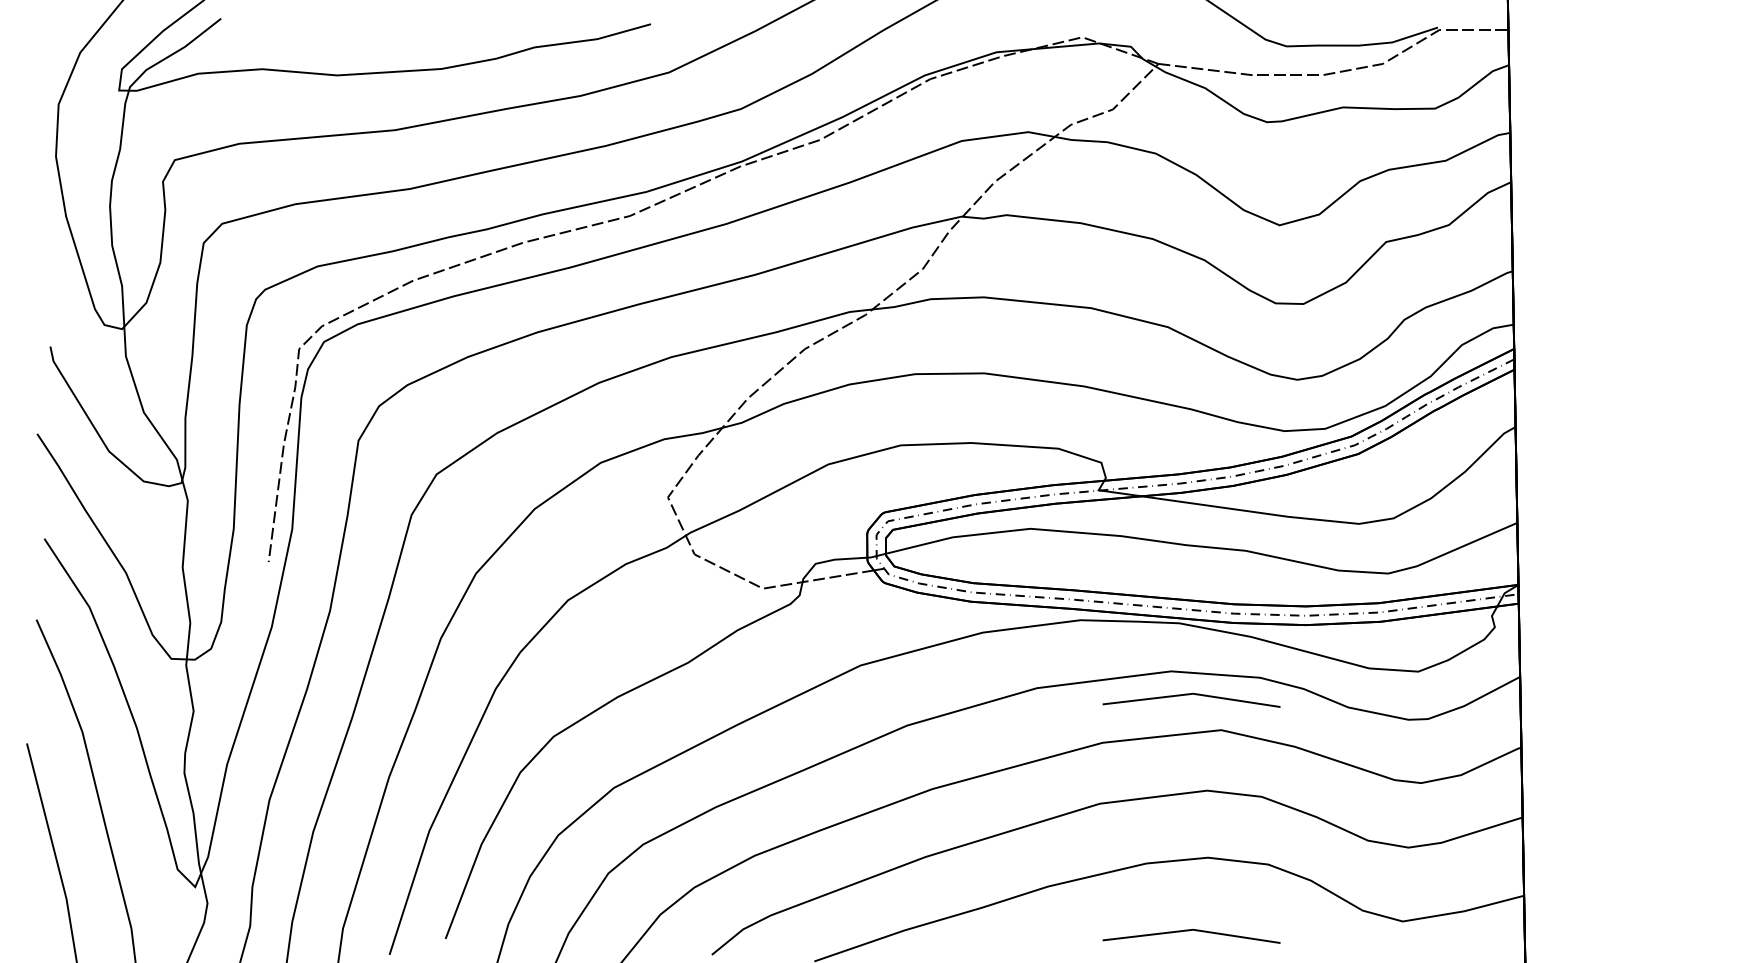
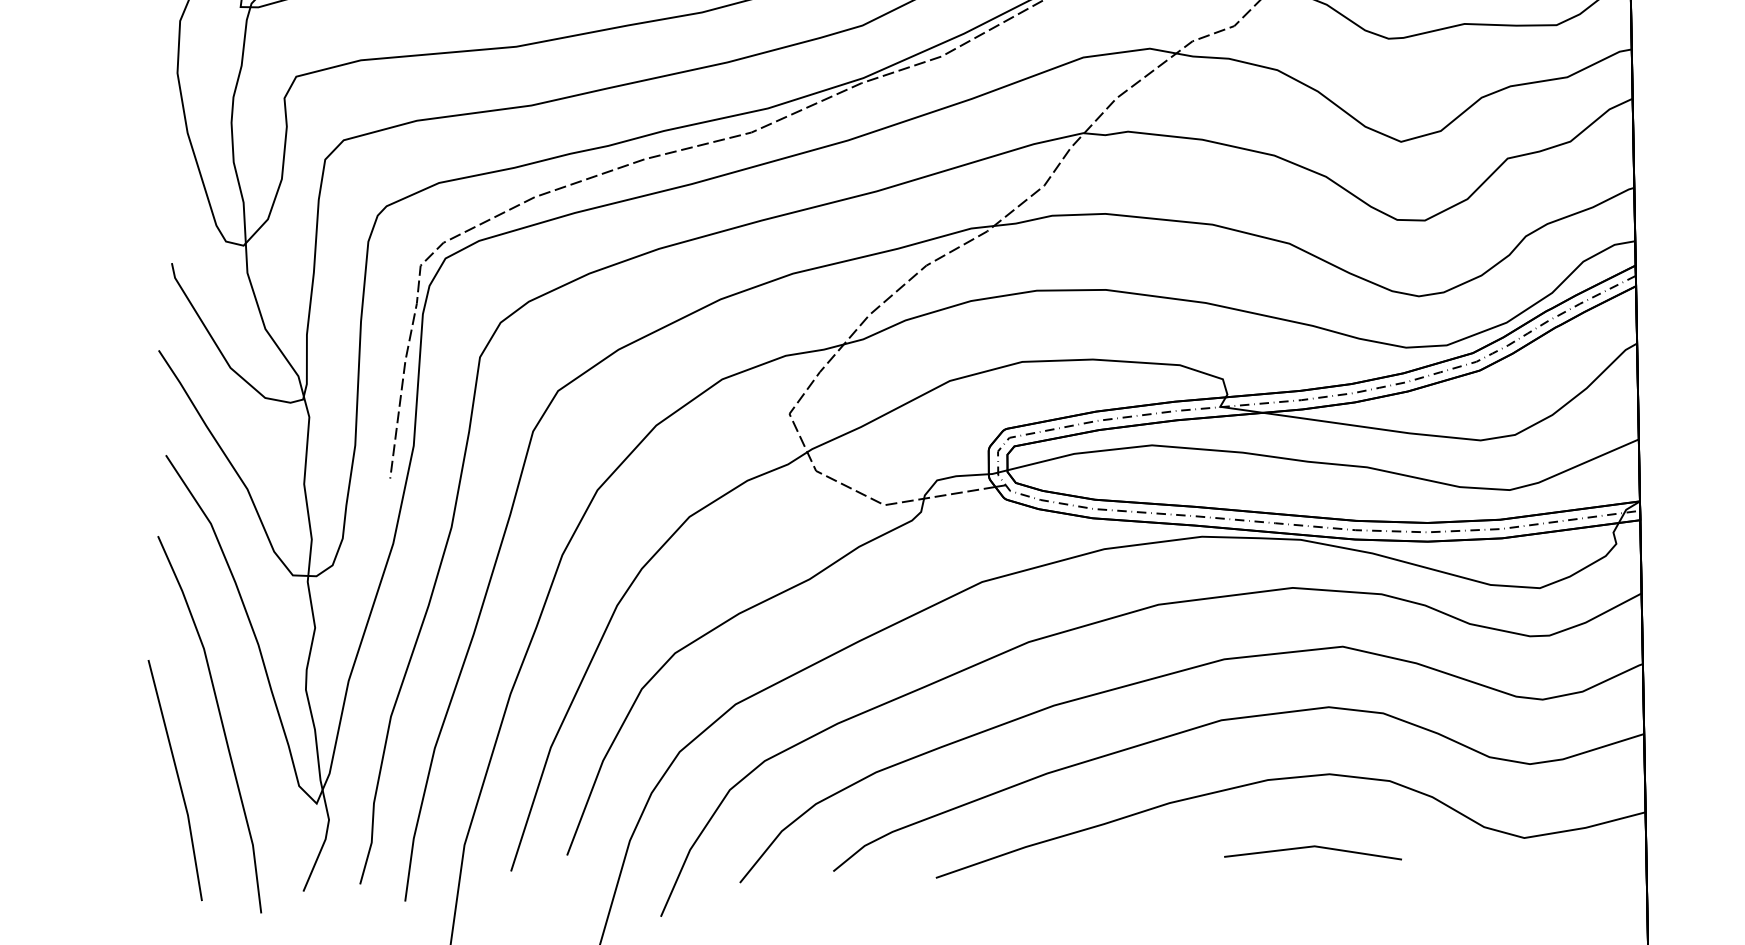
line: (1189, 695) -> (1311, 612), removed

